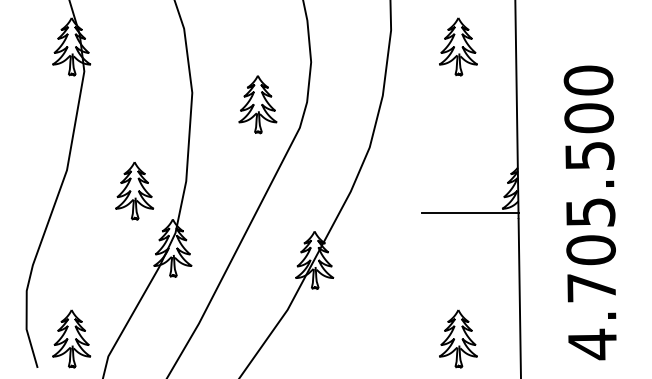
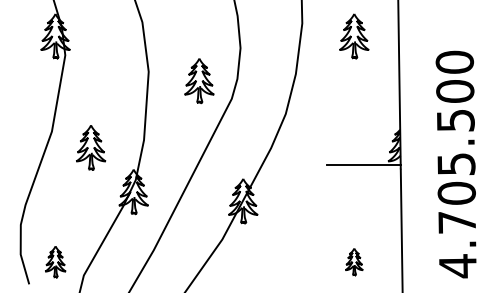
part: (134, 191) -> (90, 148), moved
part: (71, 338) -> (55, 261), size x0.7
part: (458, 338) -> (354, 261), size x0.6

